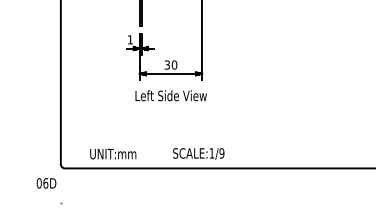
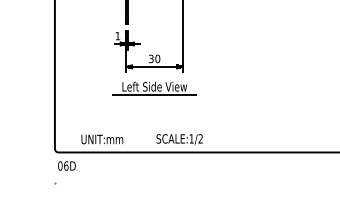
line: (170, 105) -> (154, 95), added
text: (221, 152) -> (200, 138), SCALE:1/9 -> SCALE:1/2
text: (46, 182) -> (66, 165), moved

